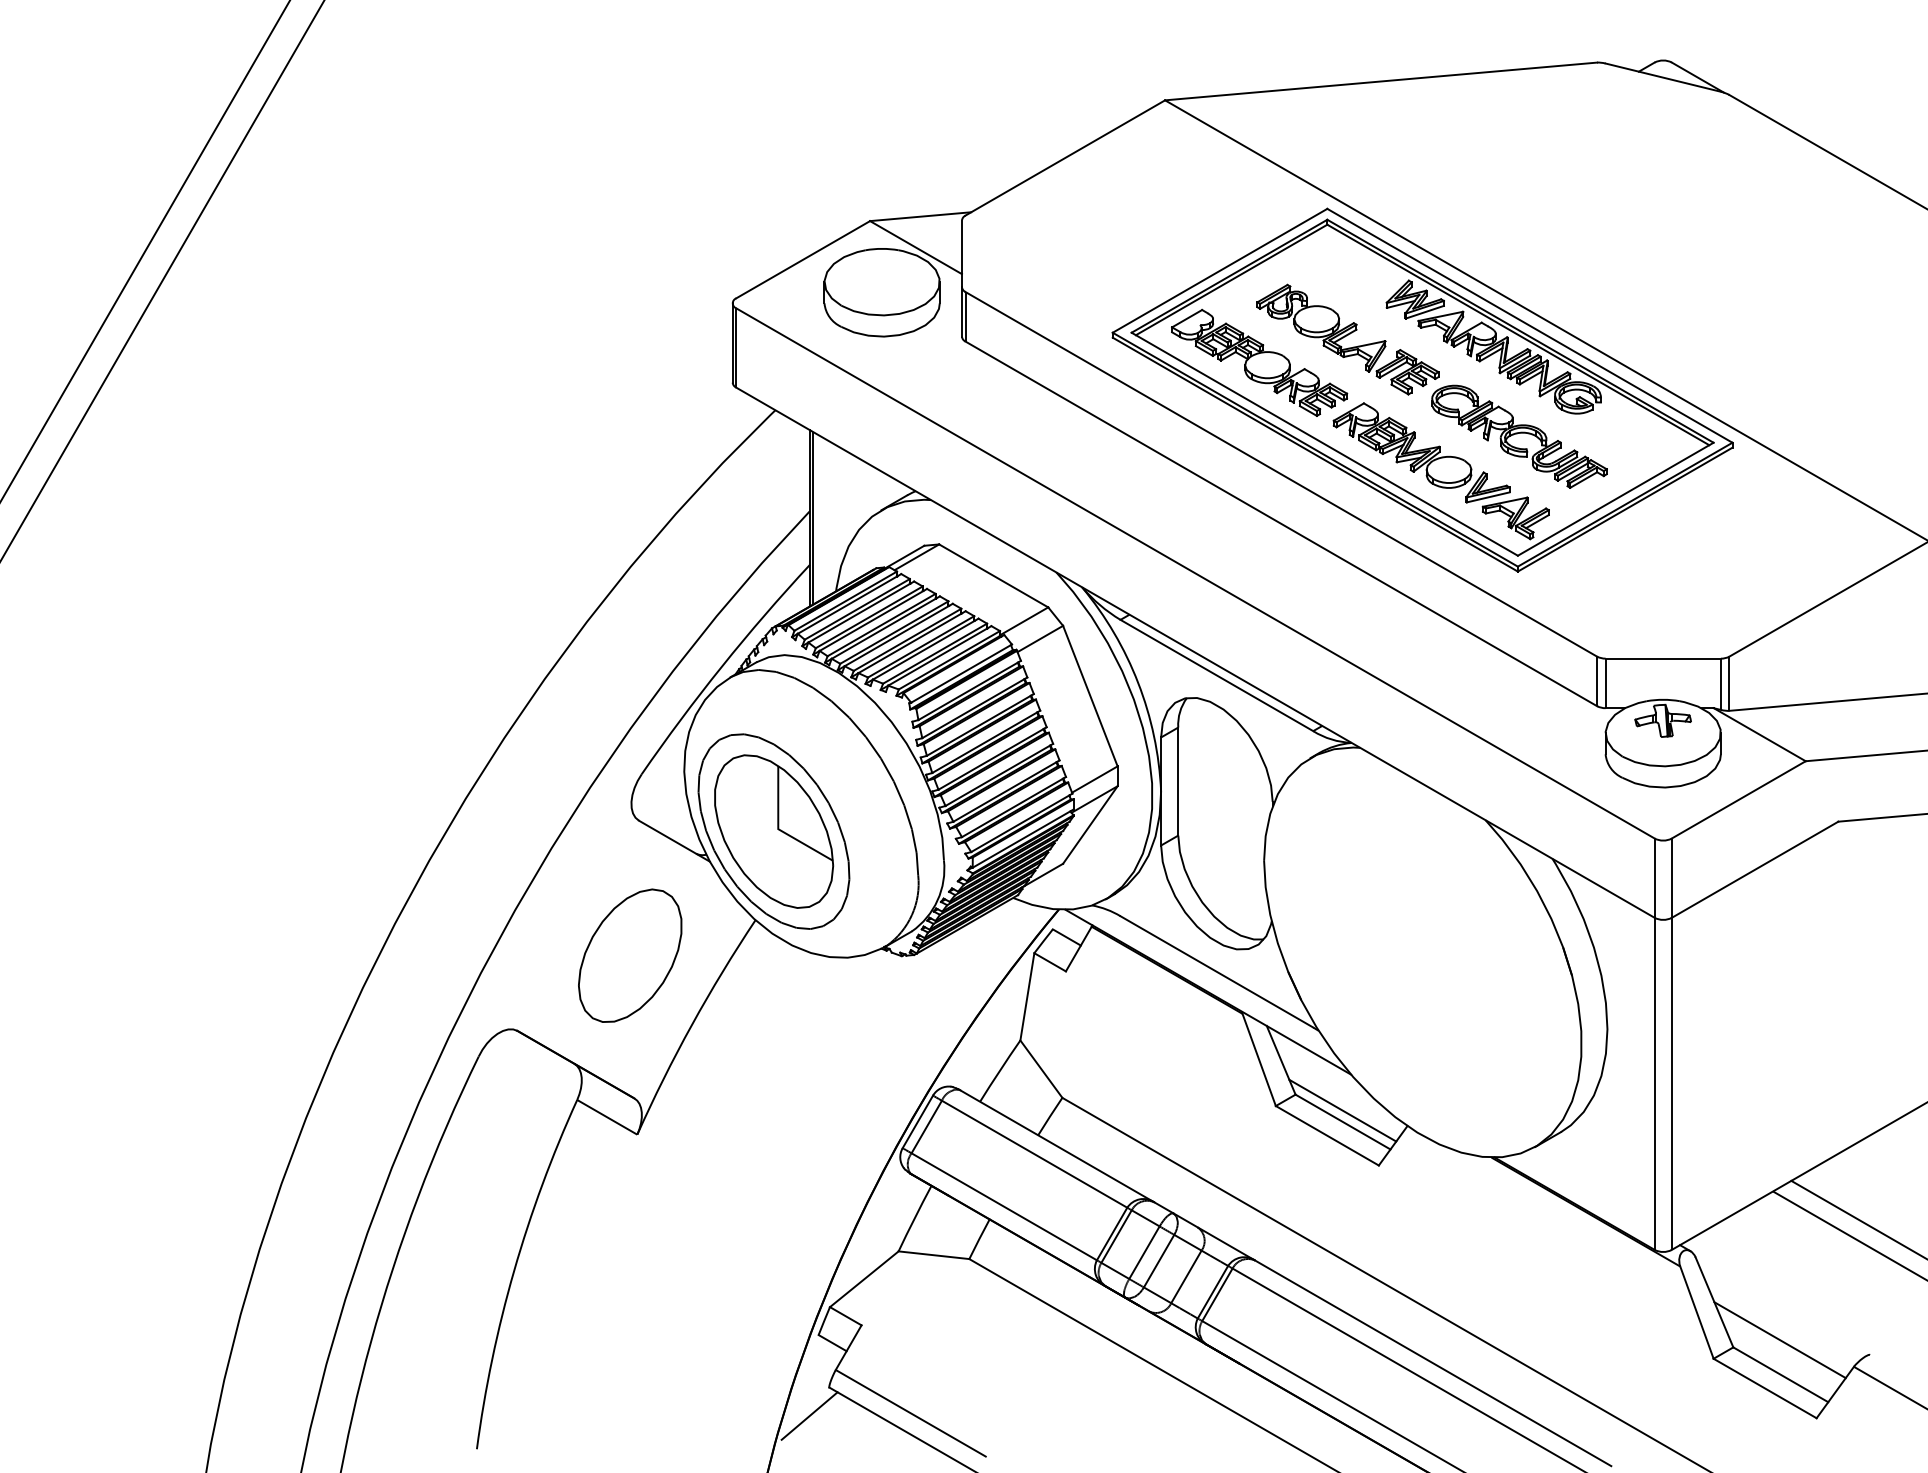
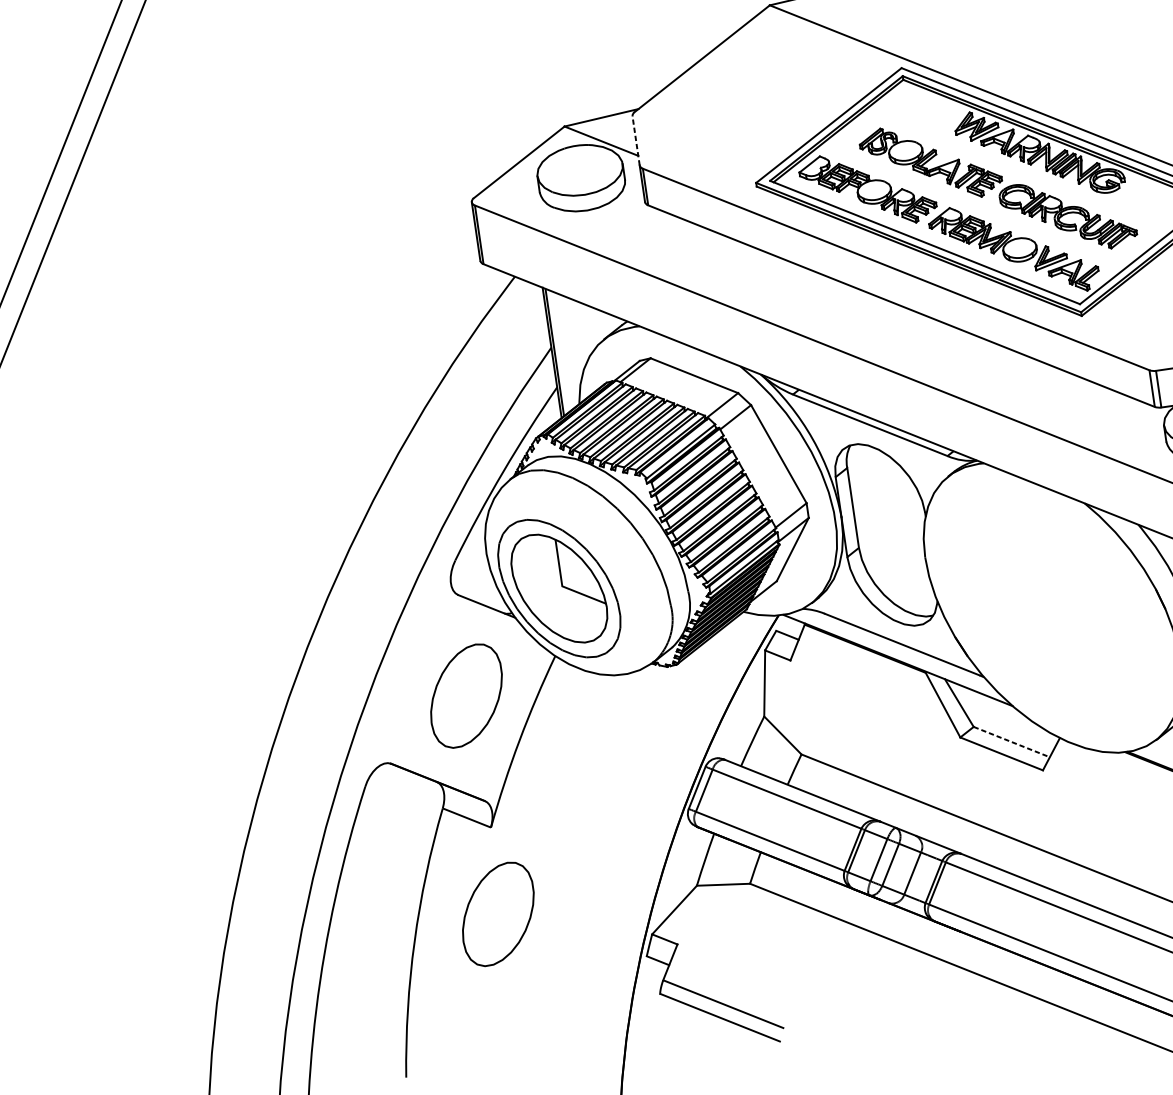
line: (961, 253) -> (635, 140), solid -> dashed
line: (1342, 1110) -> (1010, 733), removed
line: (1343, 1122) -> (1012, 742), solid -> dashed
part: (630, 1250) -> (498, 914), added
line: (809, 1415) -> (648, 1016), removed

